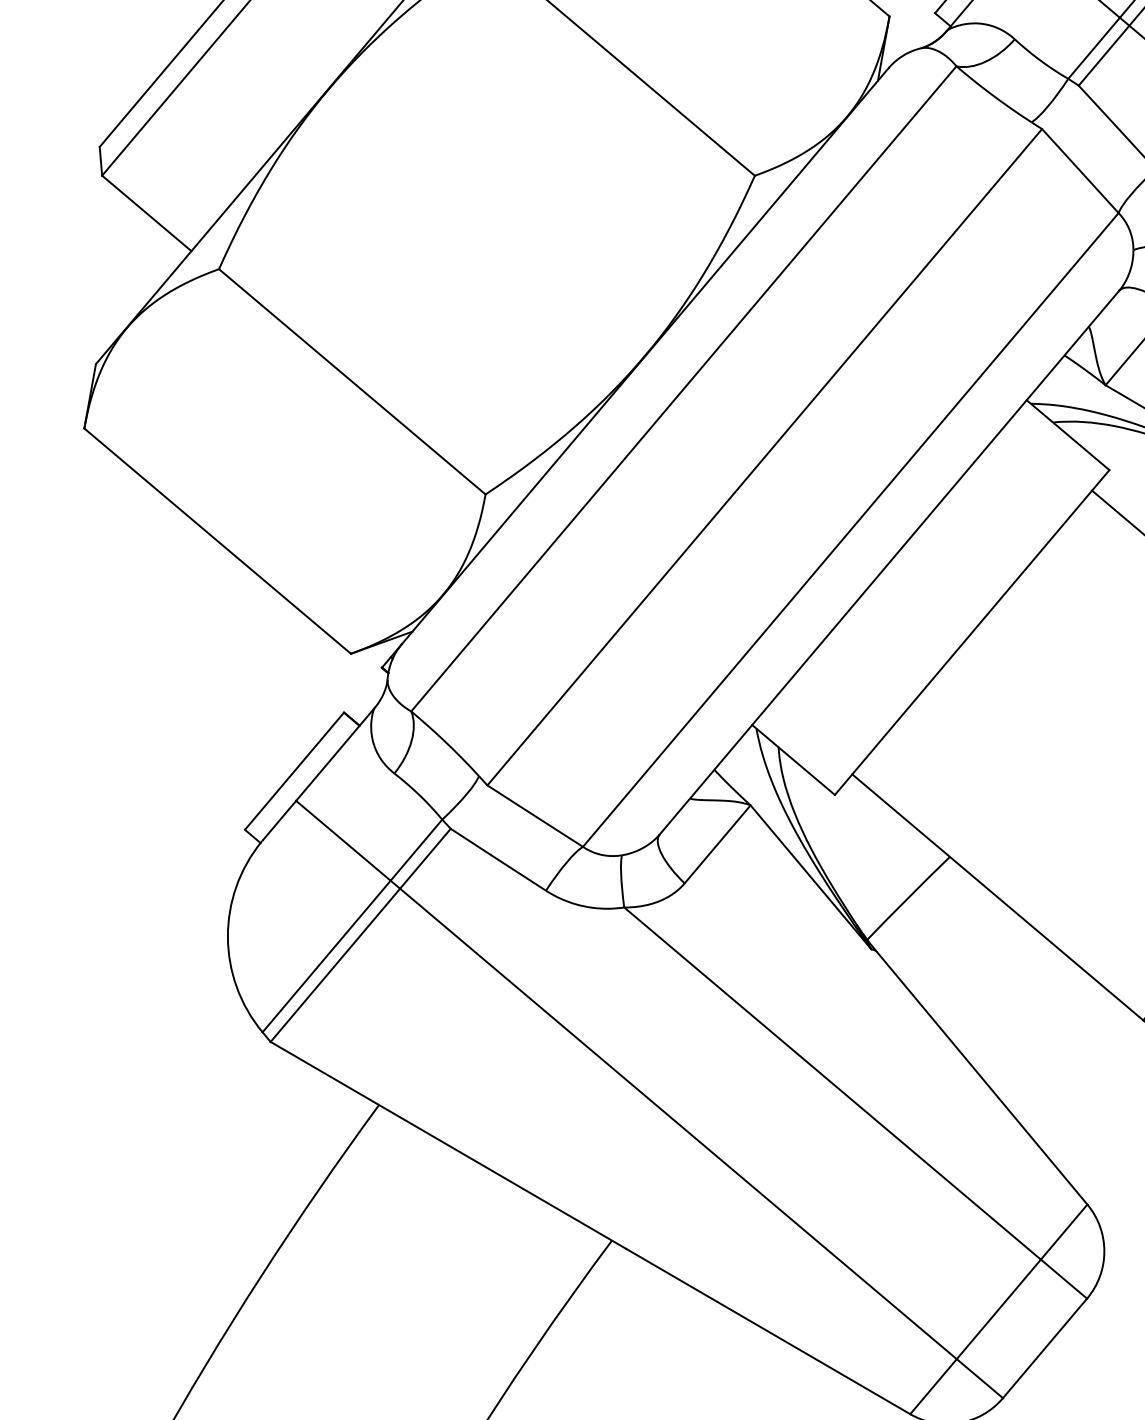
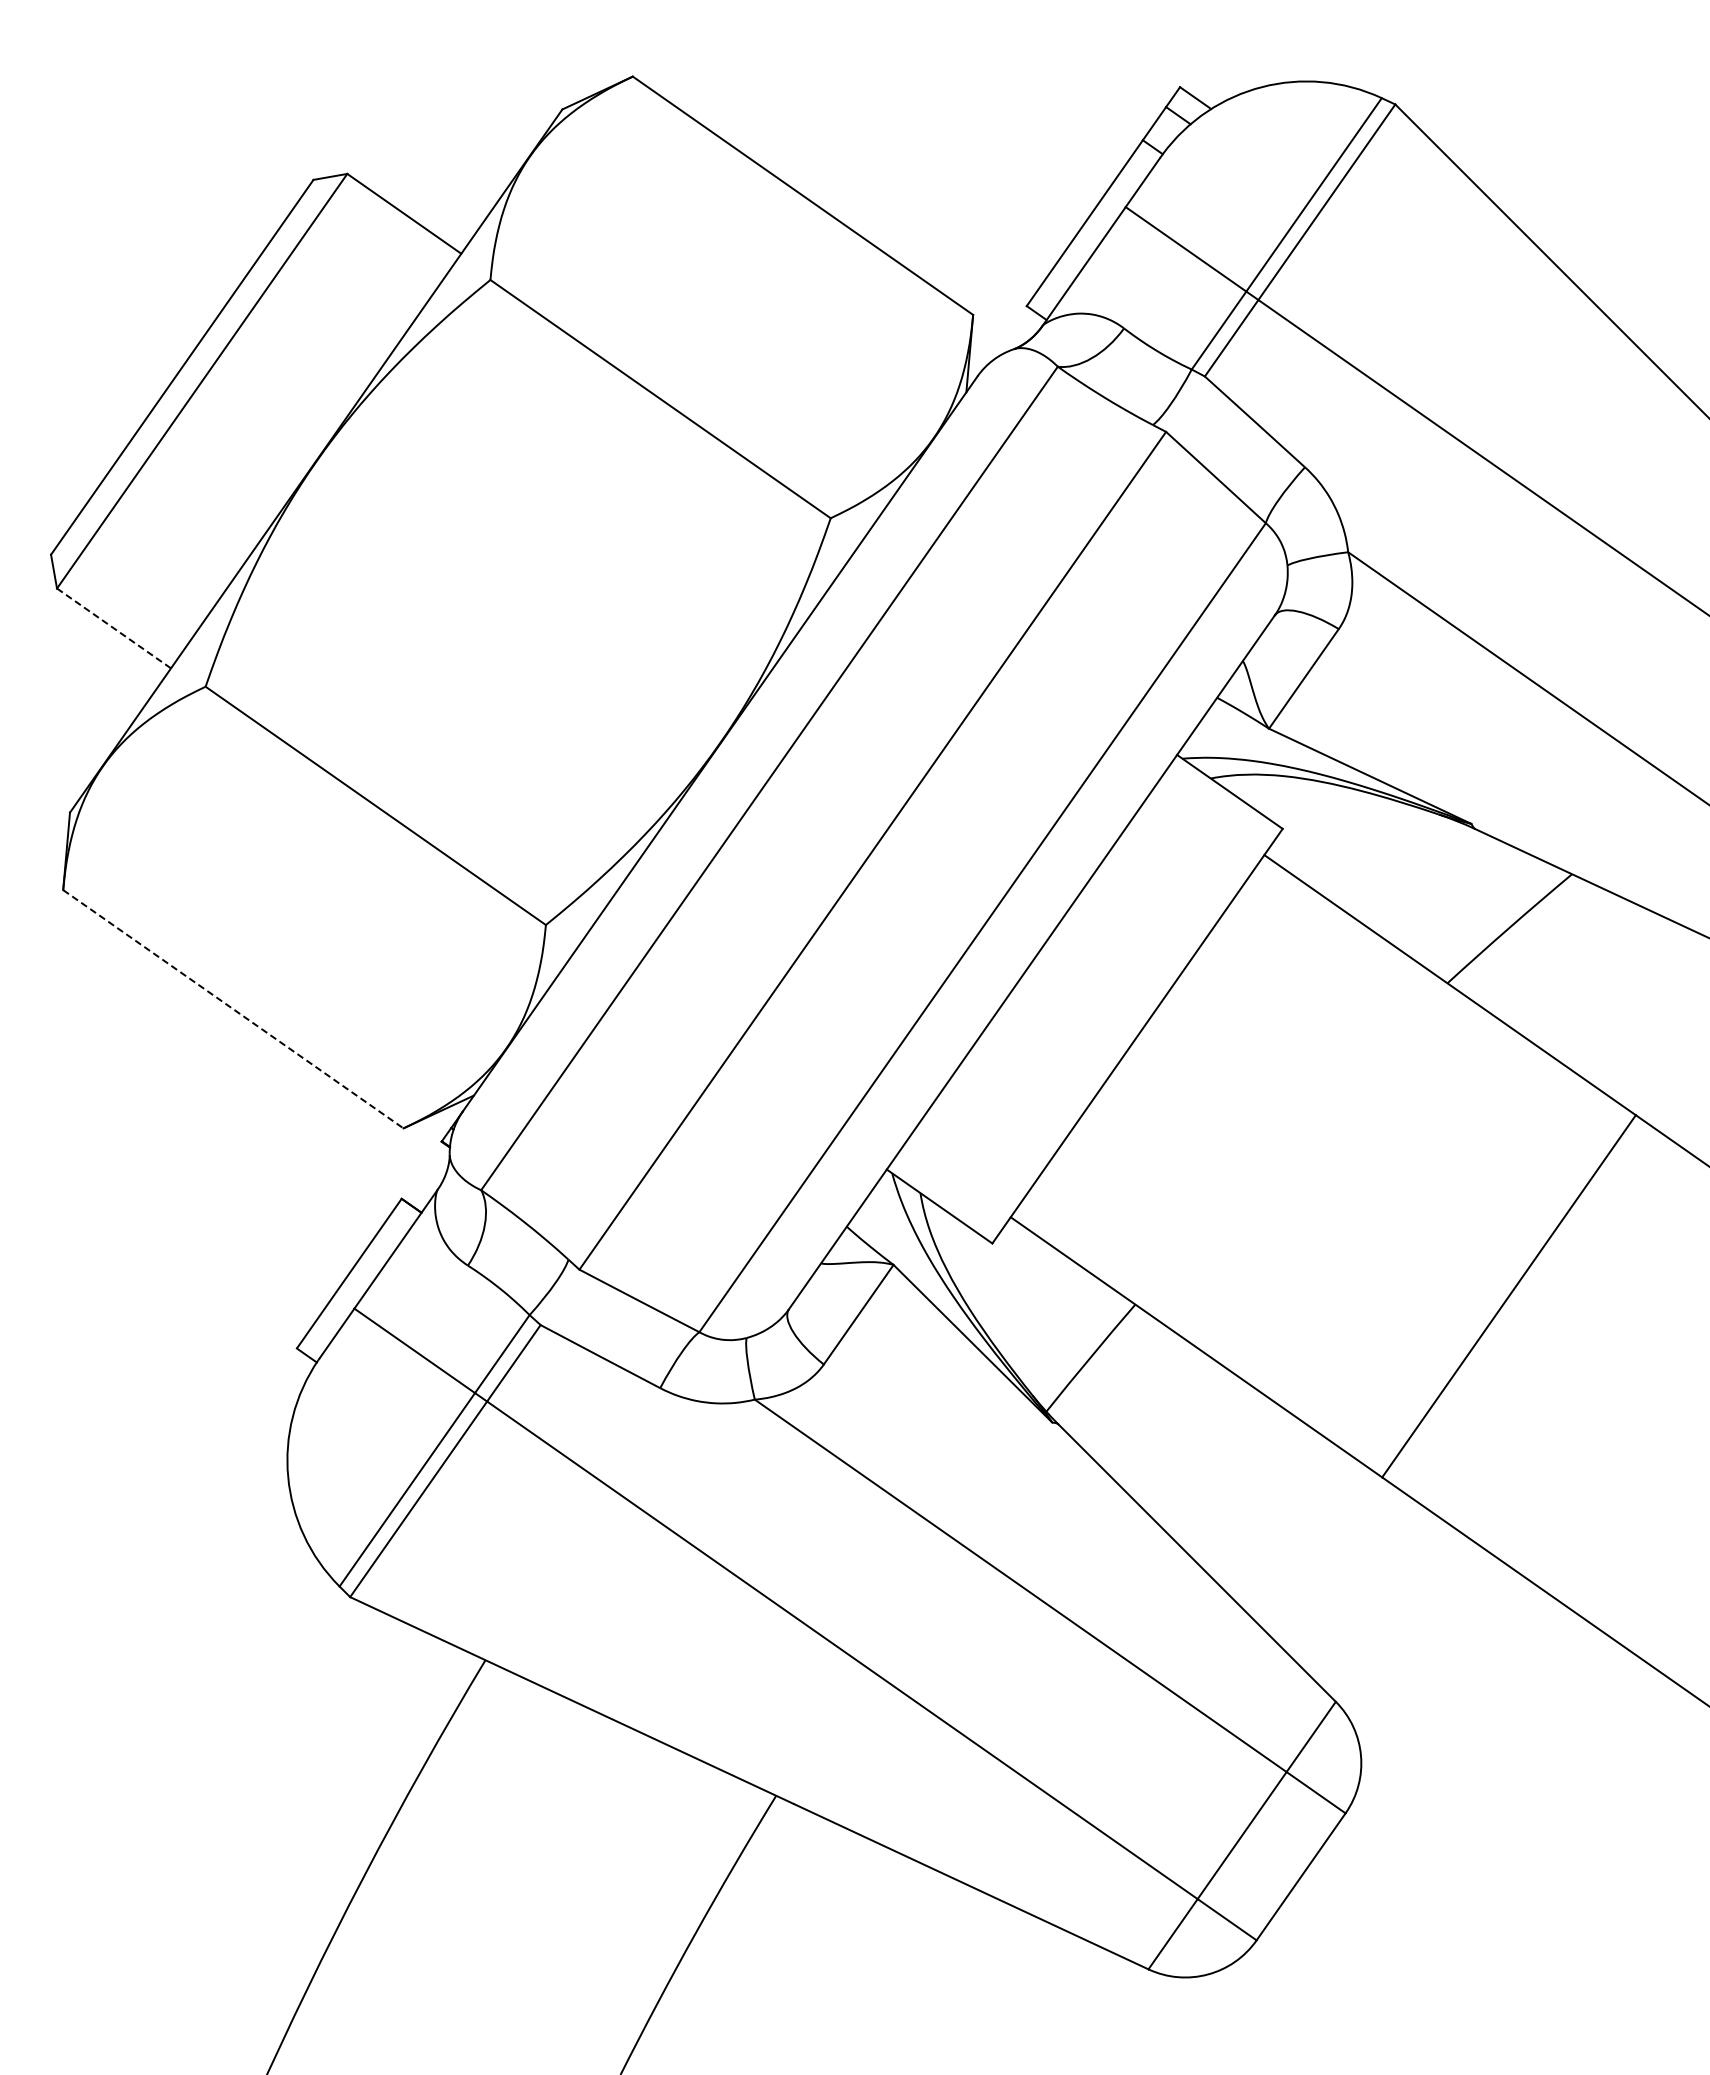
line: (147, 213) -> (114, 628), solid -> dashed
line: (217, 541) -> (233, 1009), solid -> dashed

